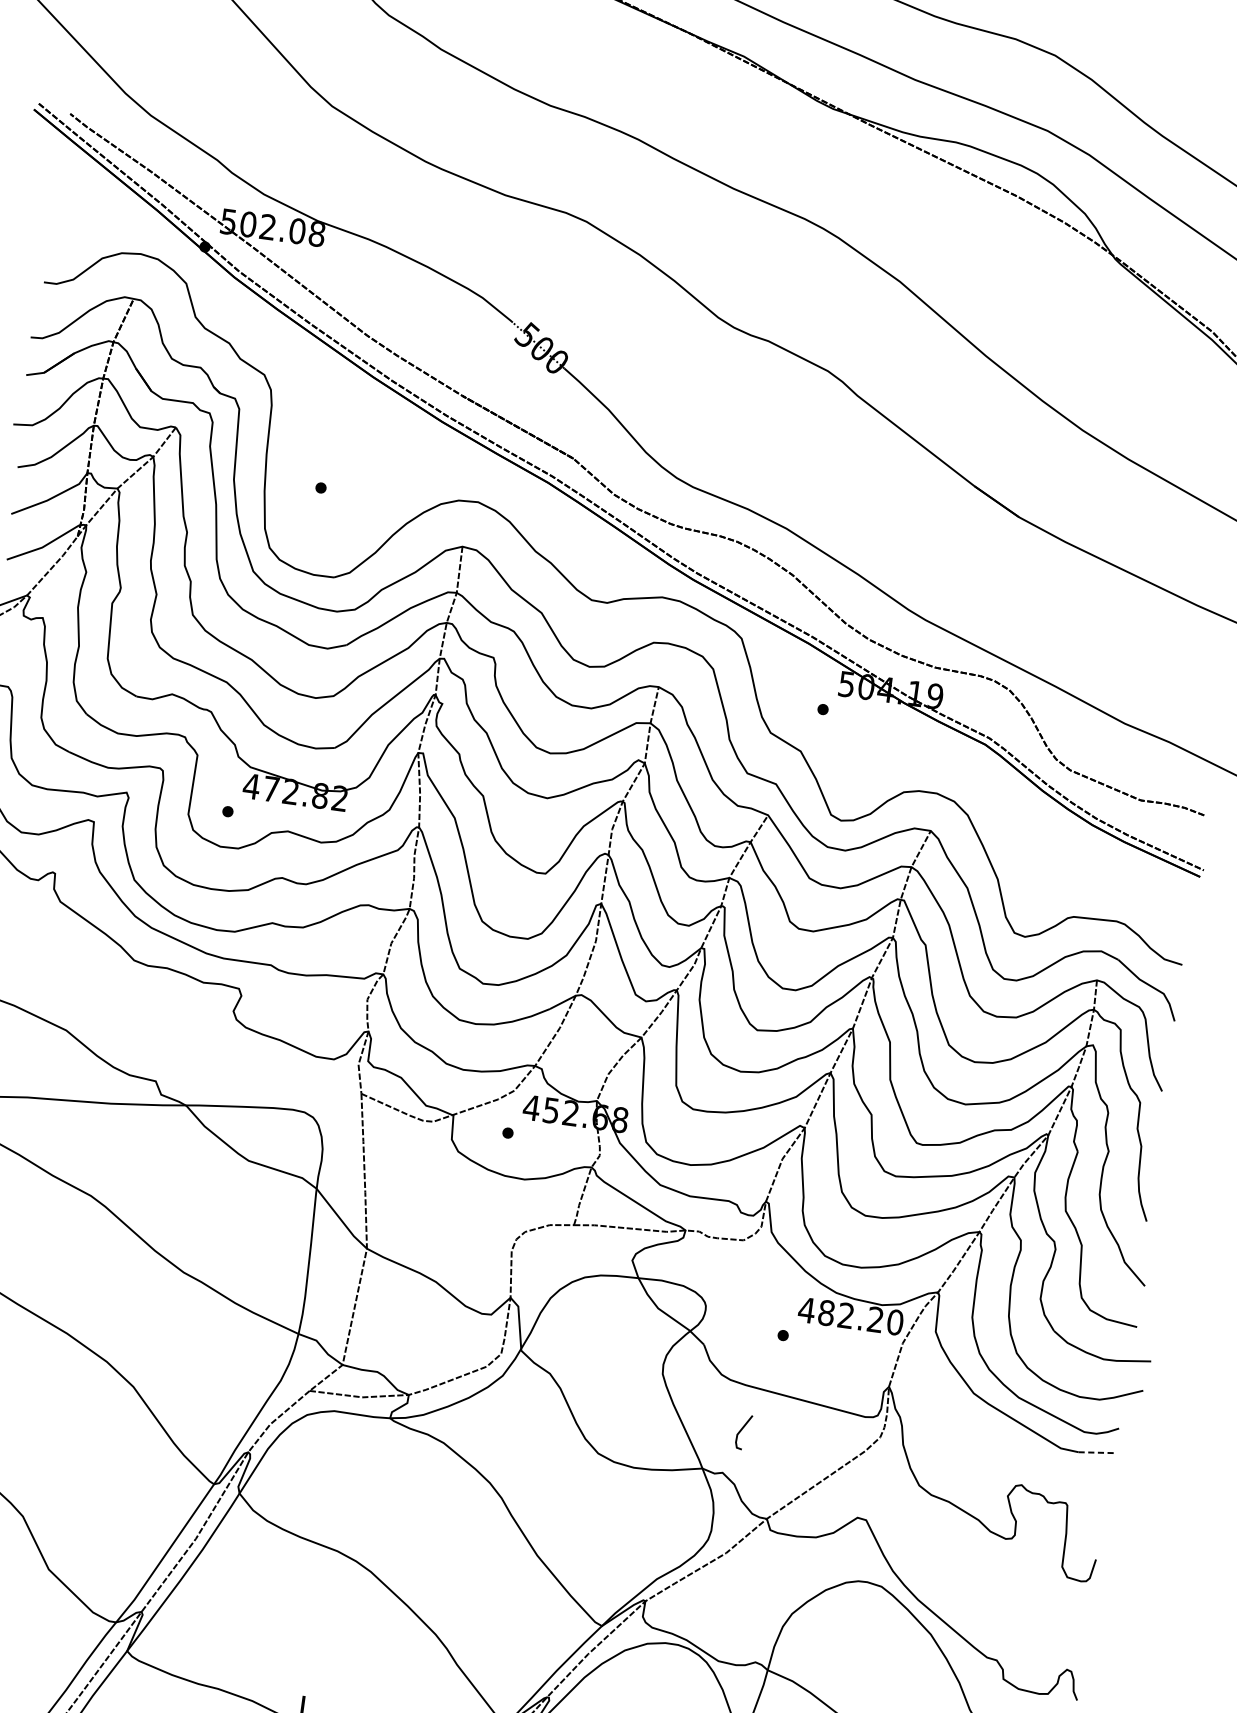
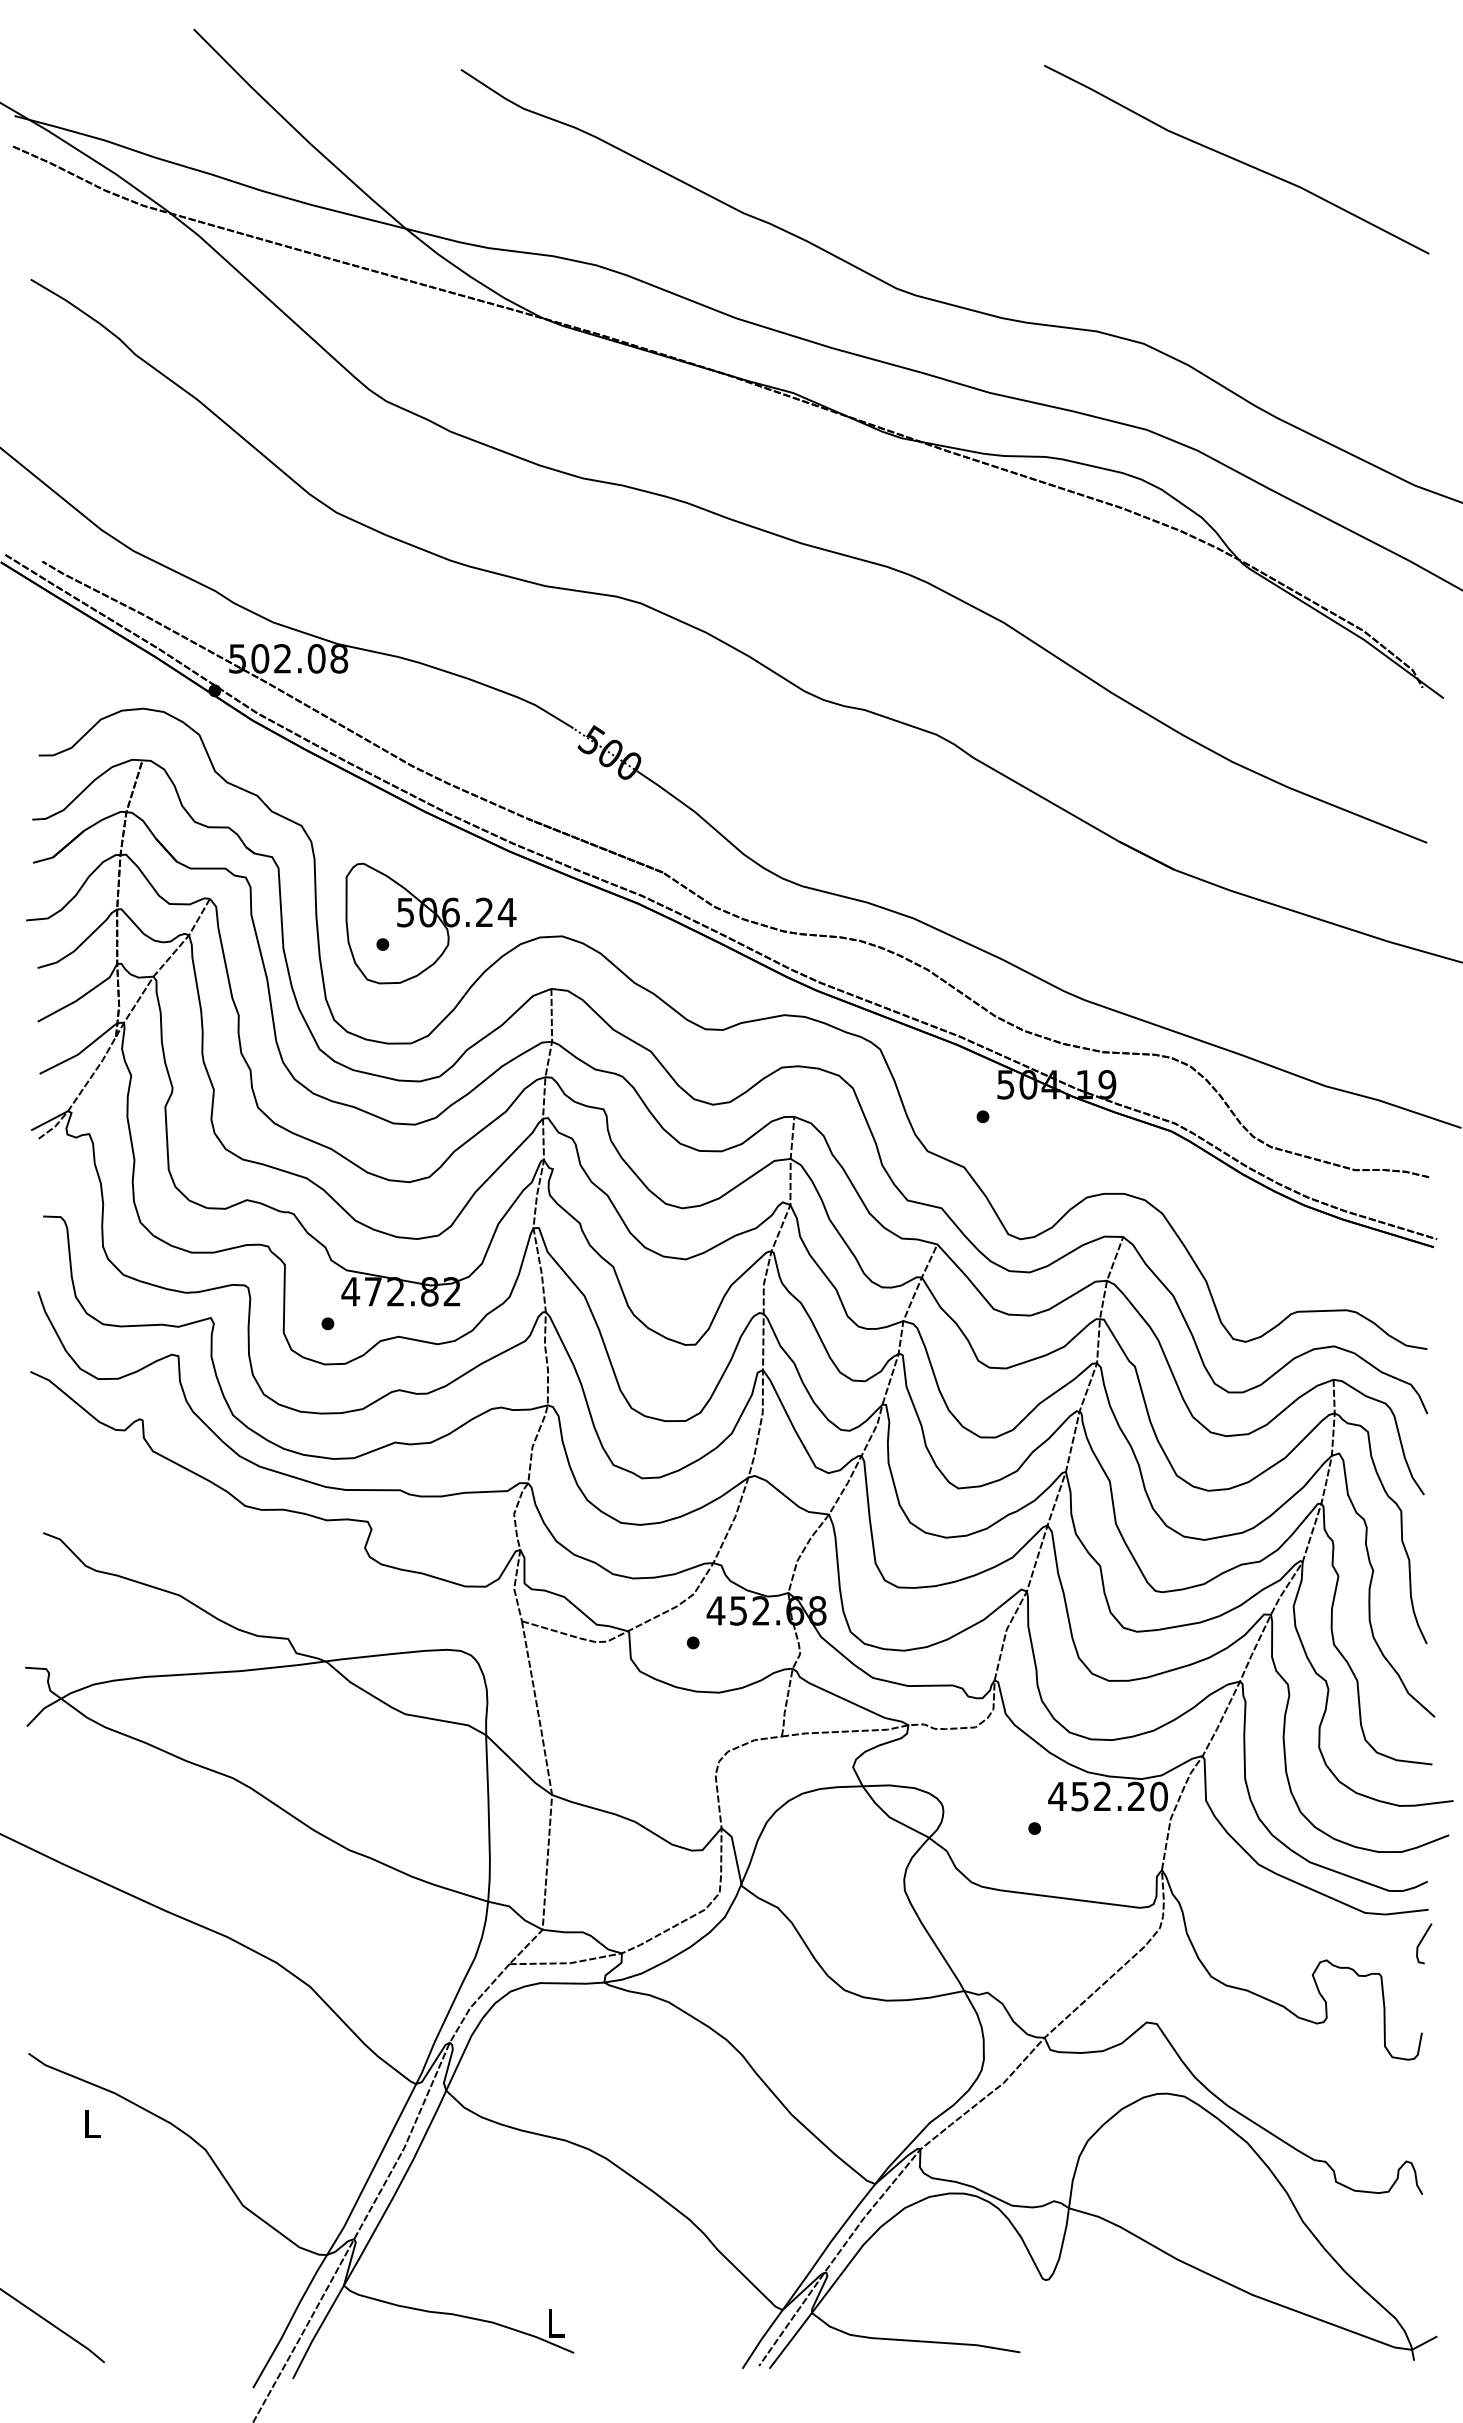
part: (365, 475) -> (430, 923), added
text: (826, 1312) -> (1079, 1796), 482.20 -> 452.20
line: (742, 1430) -> (1422, 1941), moved
line: (1097, 1453) -> (1407, 1912), dashed -> solid

